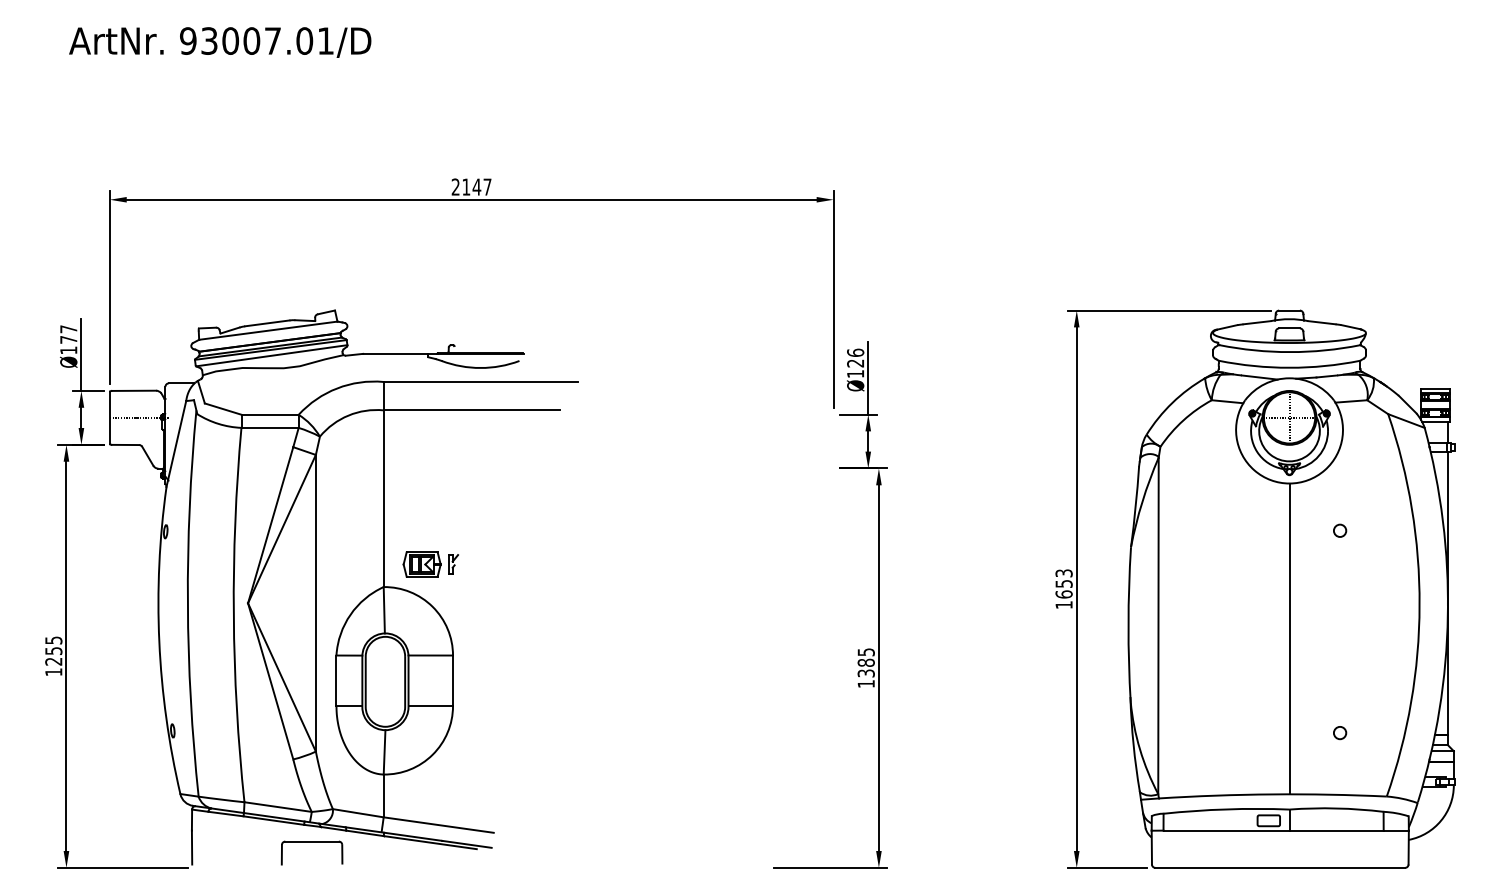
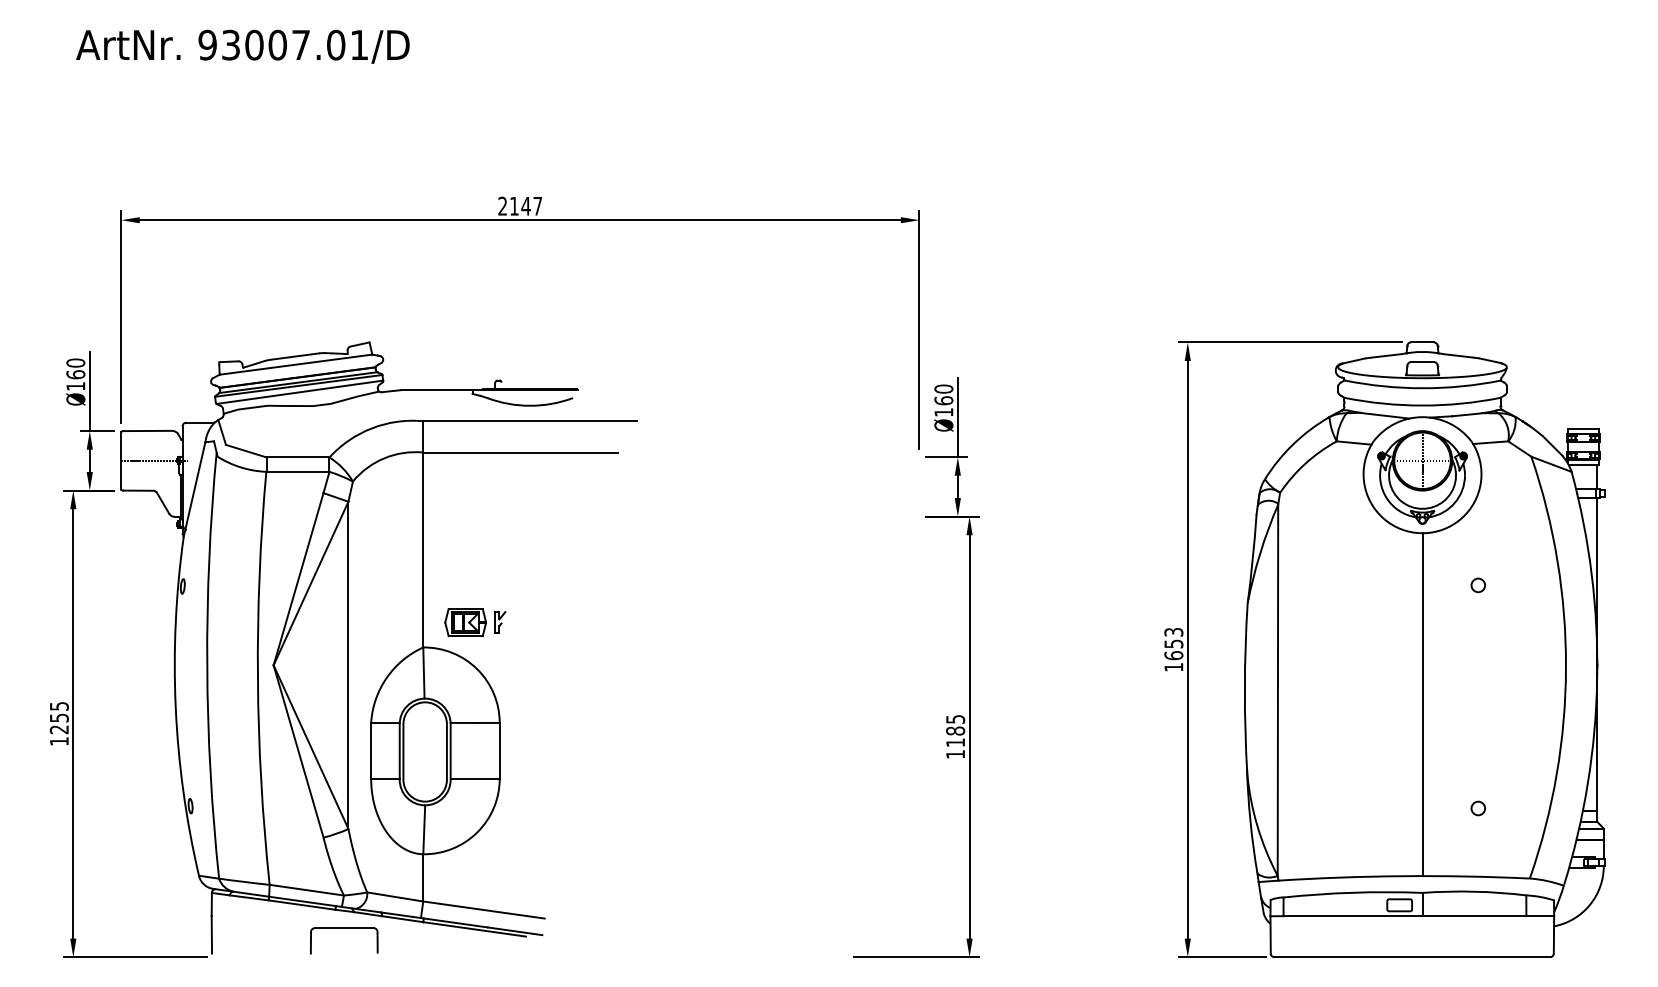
text: (68, 334) -> (75, 368), Ø177 -> Ø160
text: (855, 357) -> (943, 394), Ø126 -> Ø160
text: (866, 673) -> (955, 742), 1385 -> 1185

